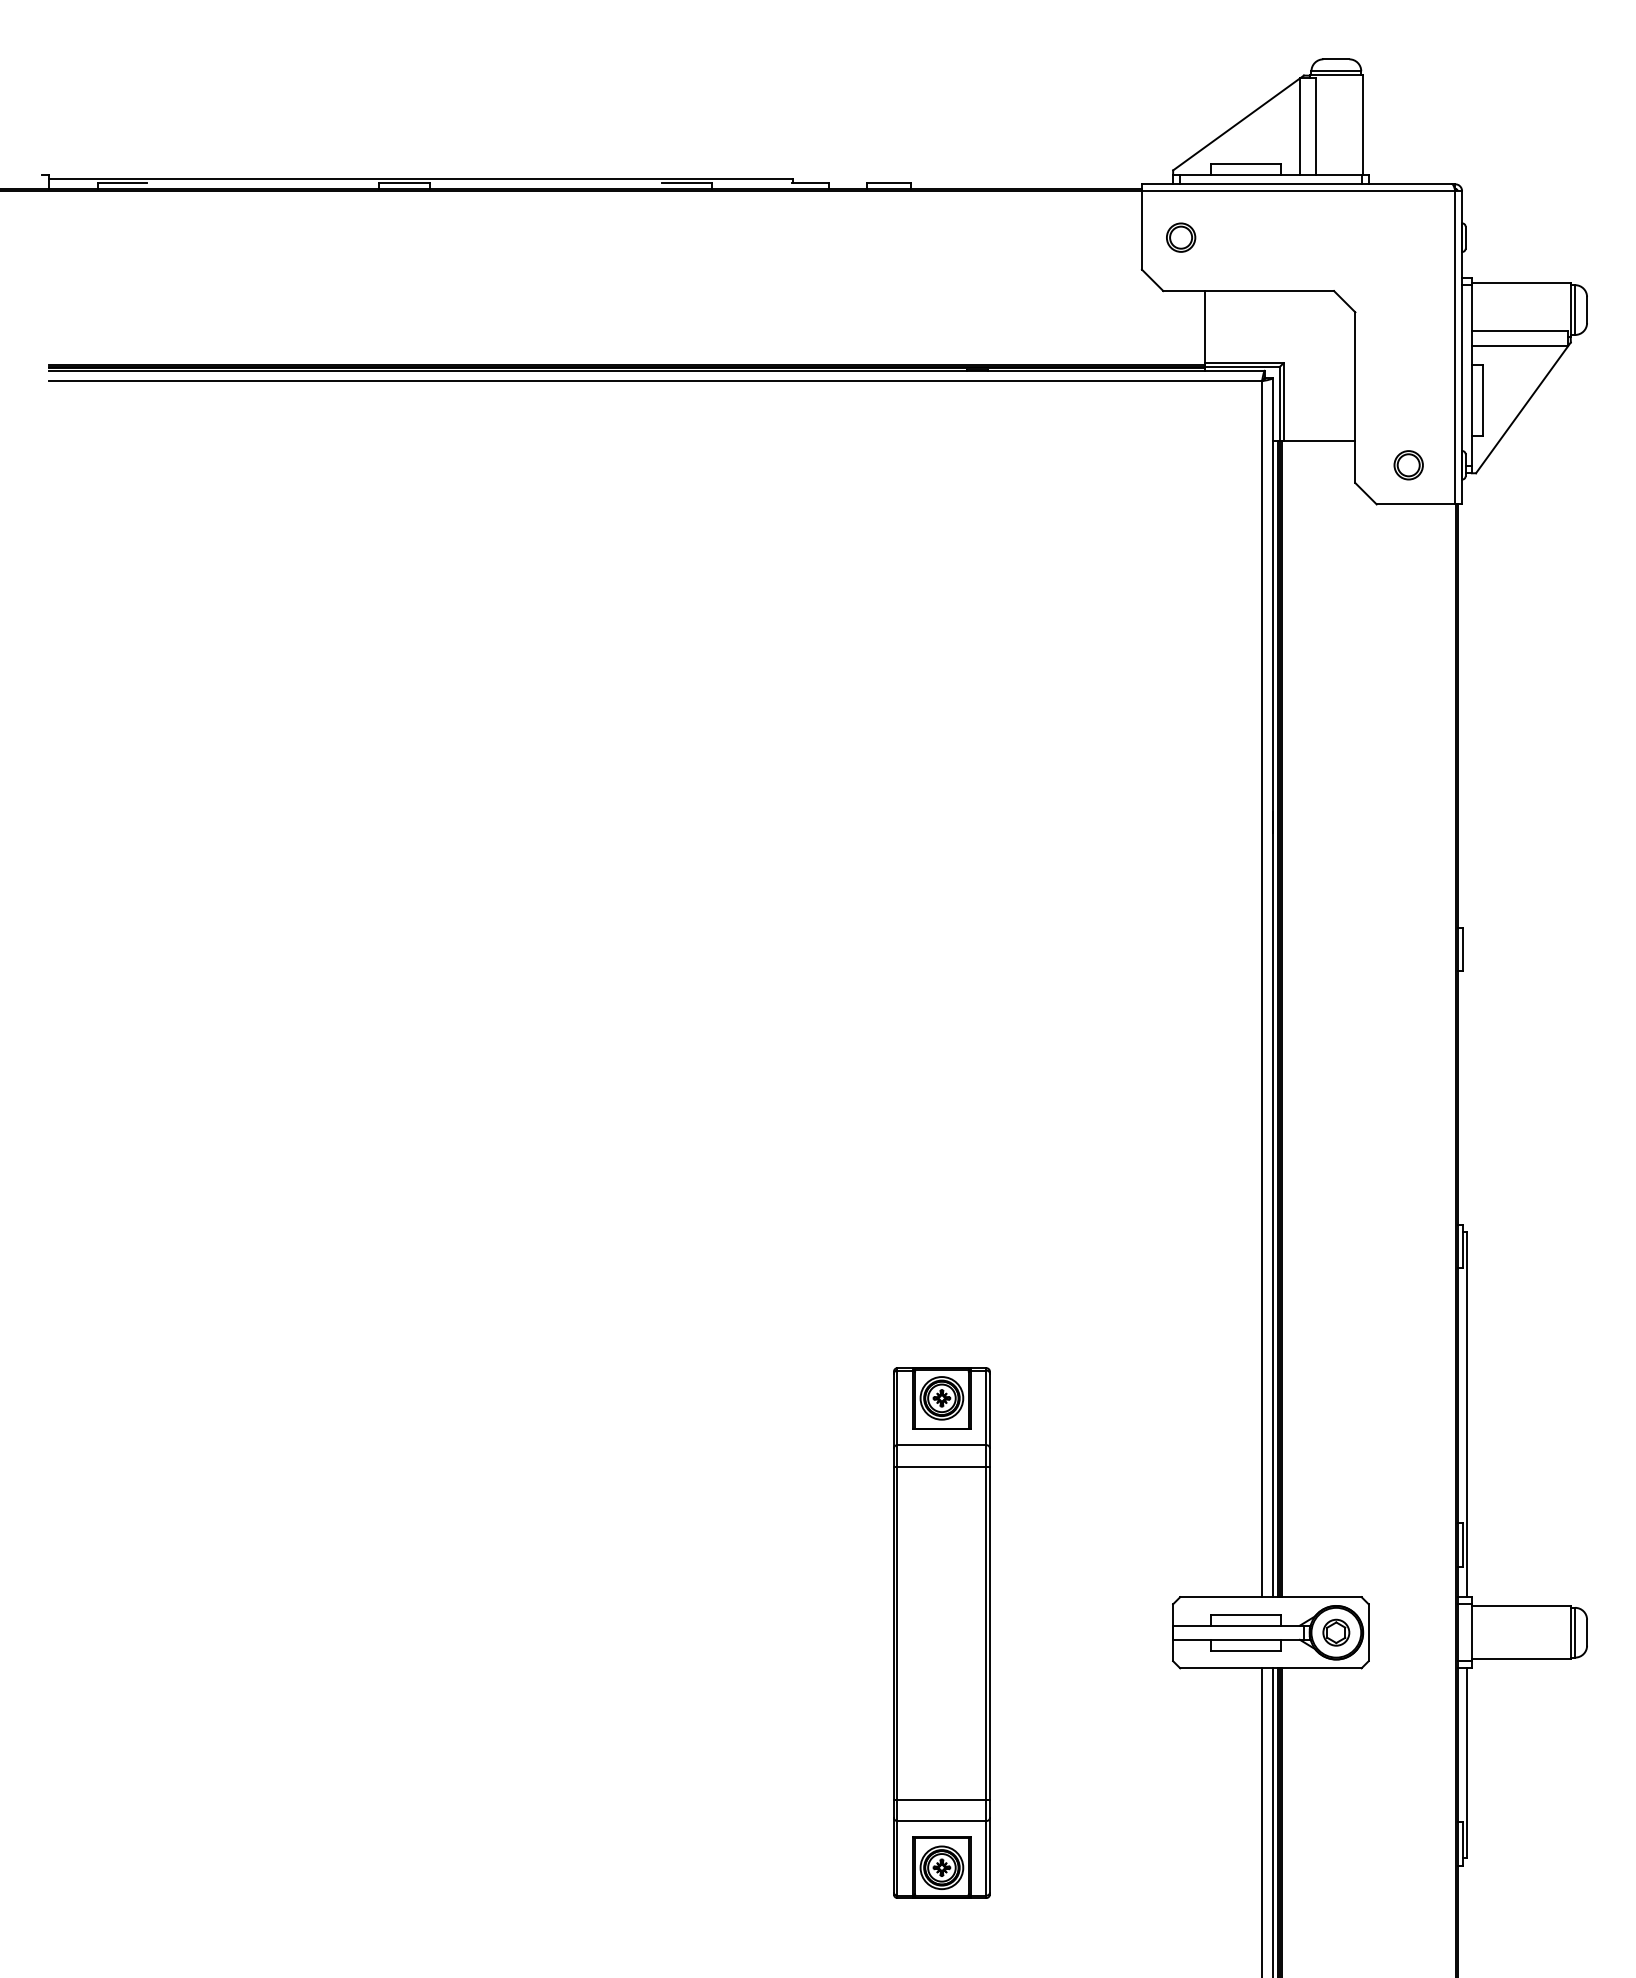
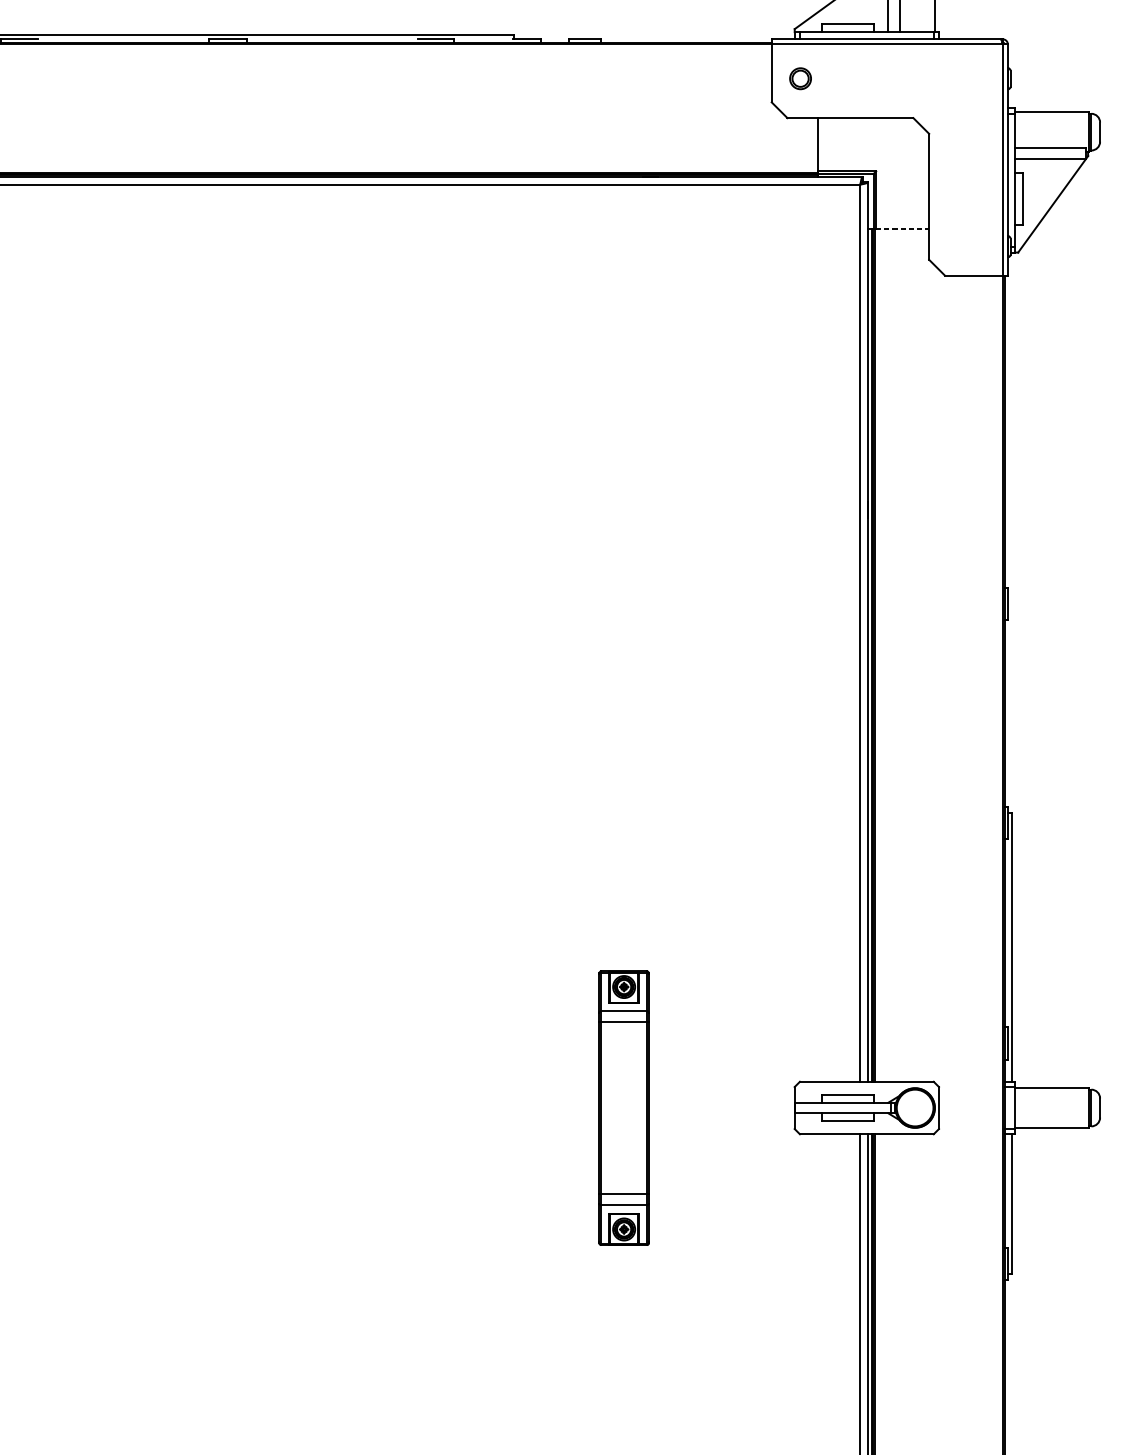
line: (1319, 441) -> (902, 229), solid -> dashed
part: (1408, 465) -> (968, 246), removed
part: (941, 1632) -> (623, 1107), size x0.7
part: (1336, 1632) -> (915, 1107), removed

